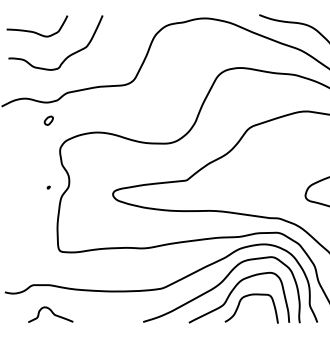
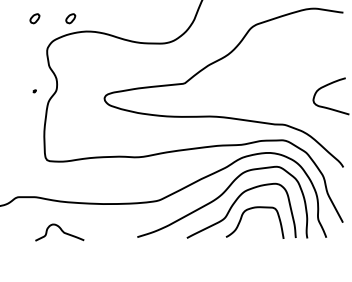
part: (81, 120) -> (70, 18), added
curve: (51, 312) -> (60, 230), moved

